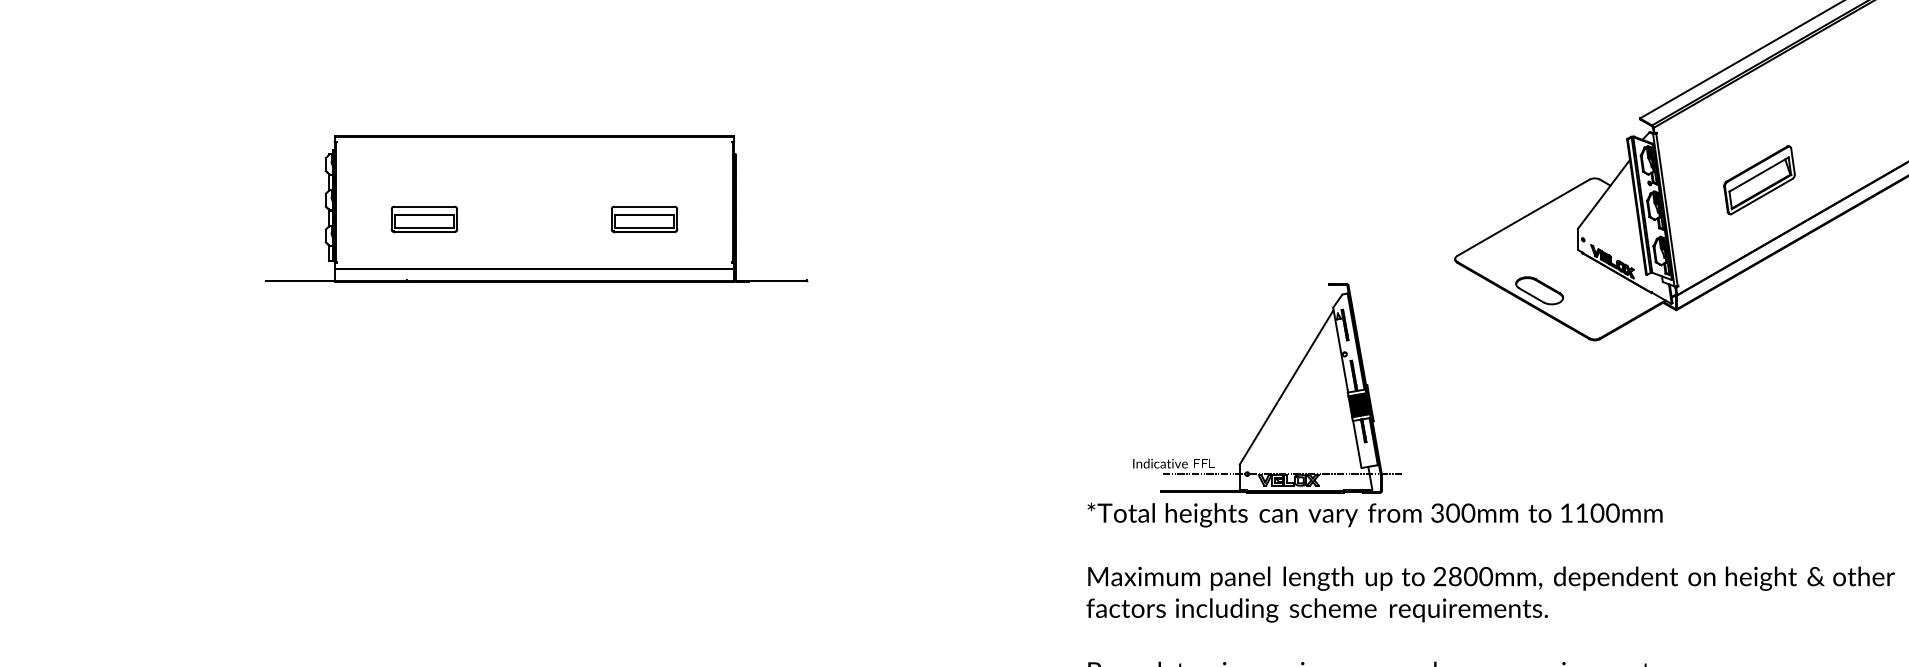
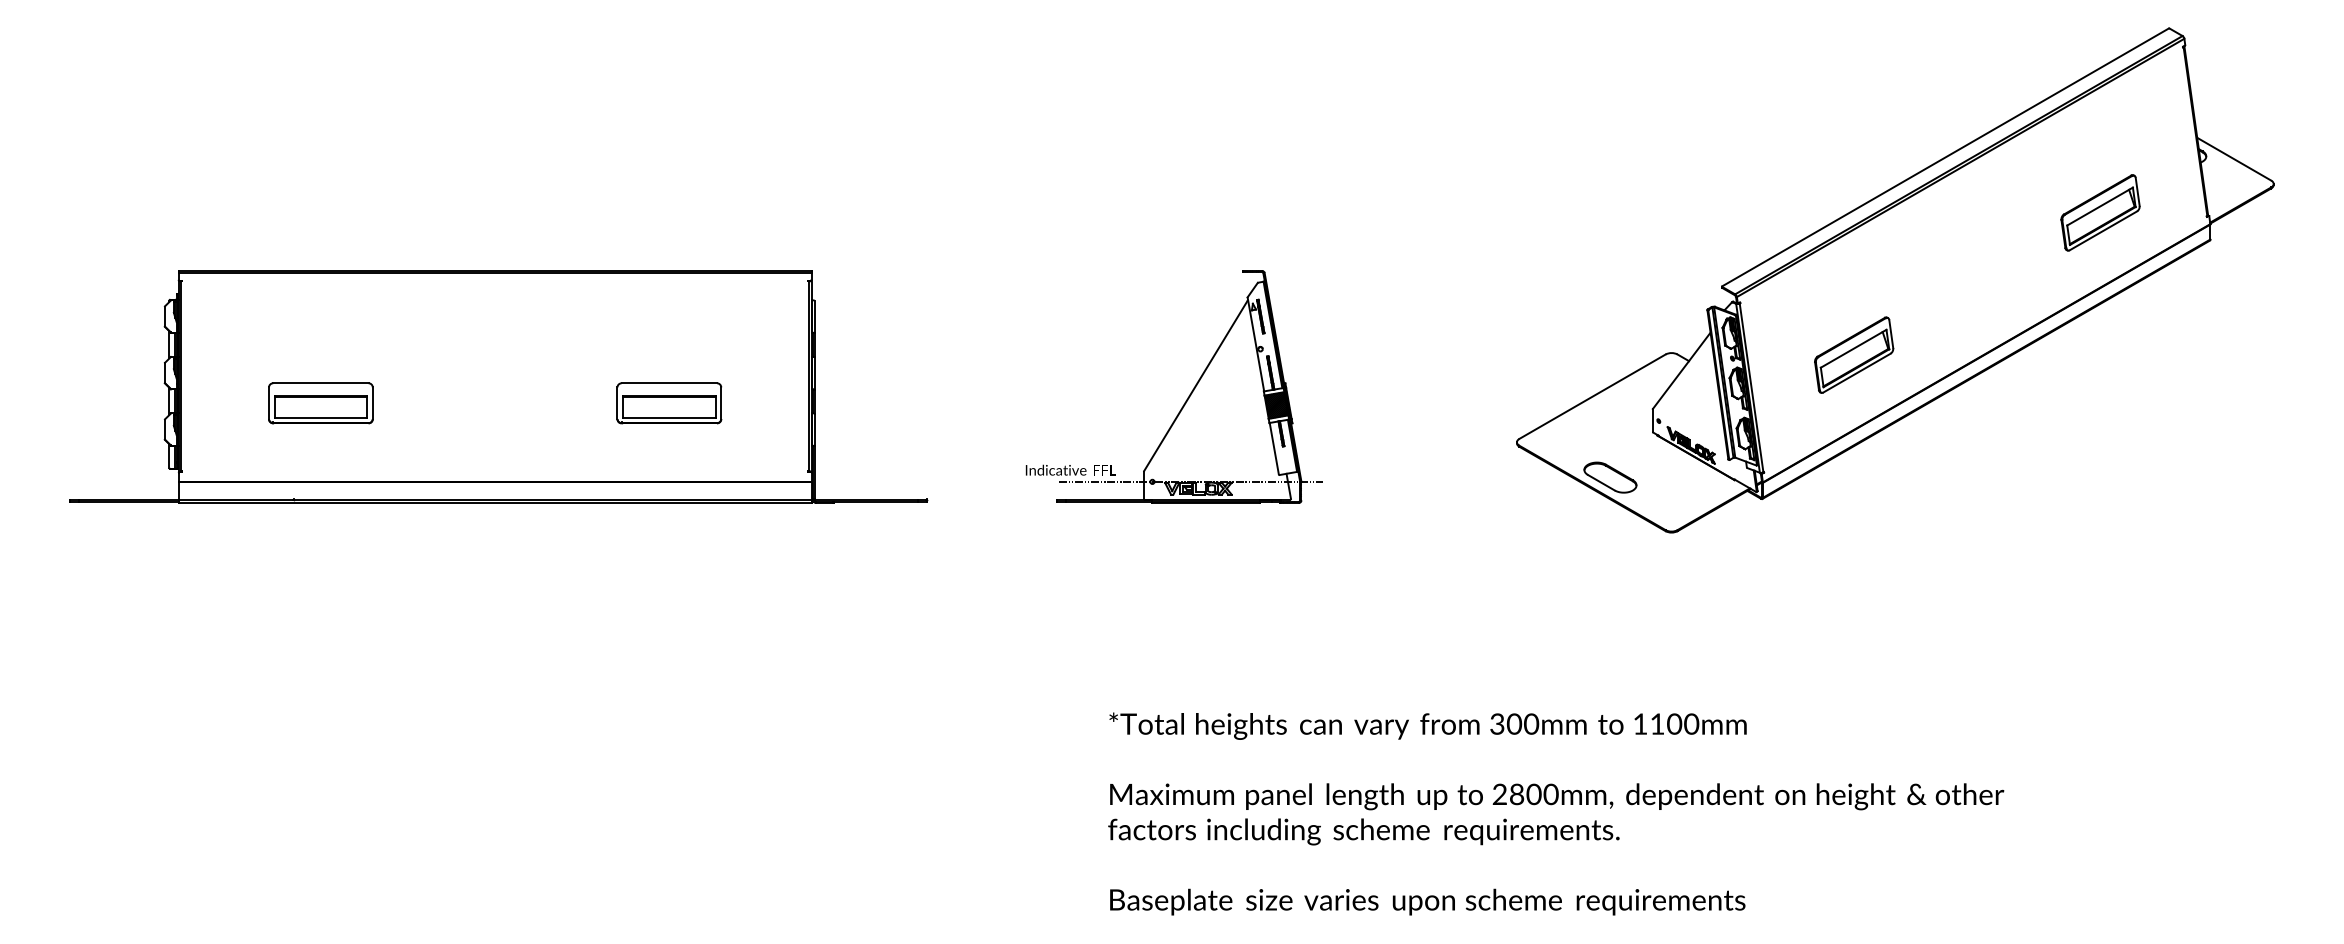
part: (536, 208) -> (498, 386), size x1.43
part: (1278, 398) -> (1187, 397), moved

